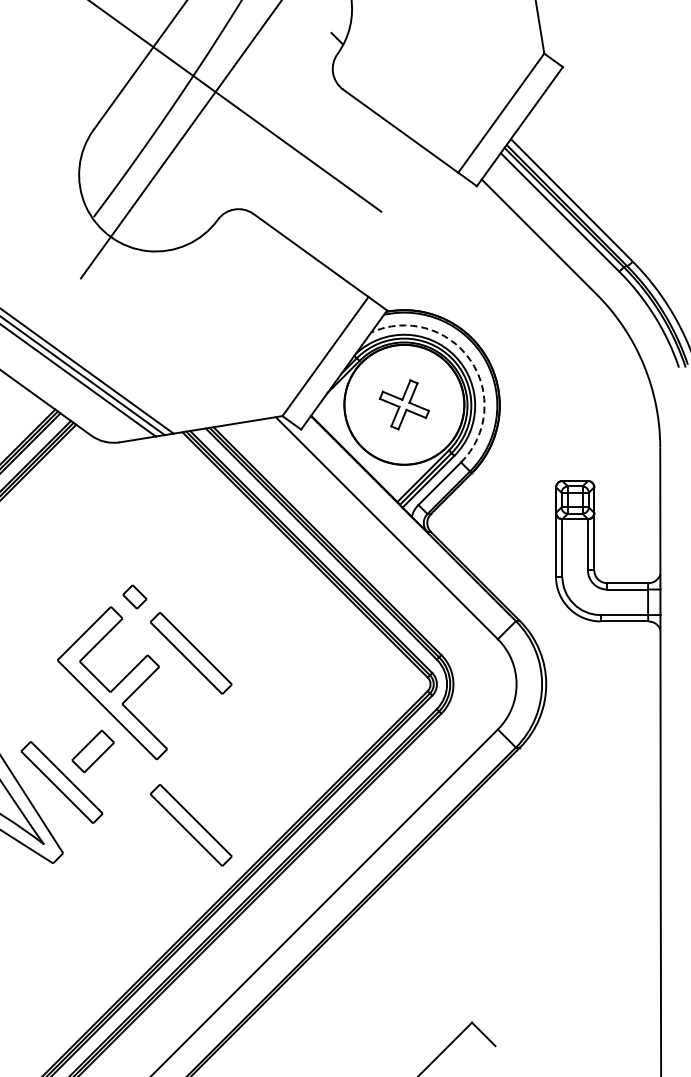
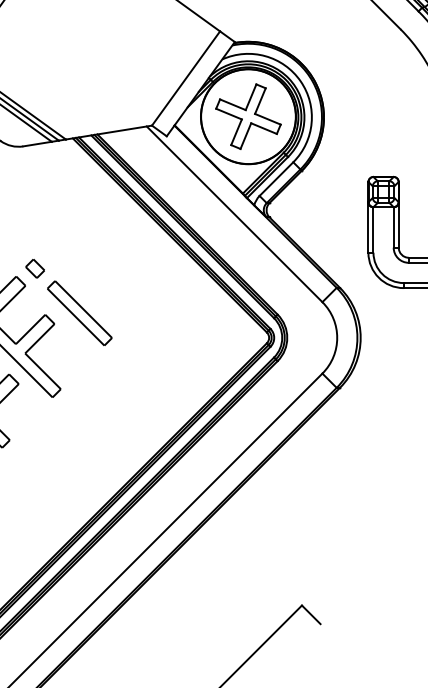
arc: (470, 360) -> (300, 81), dashed -> solid
part: (404, 404) -> (248, 116), size x1.67
part: (191, 825) -> (80, 449), removed

